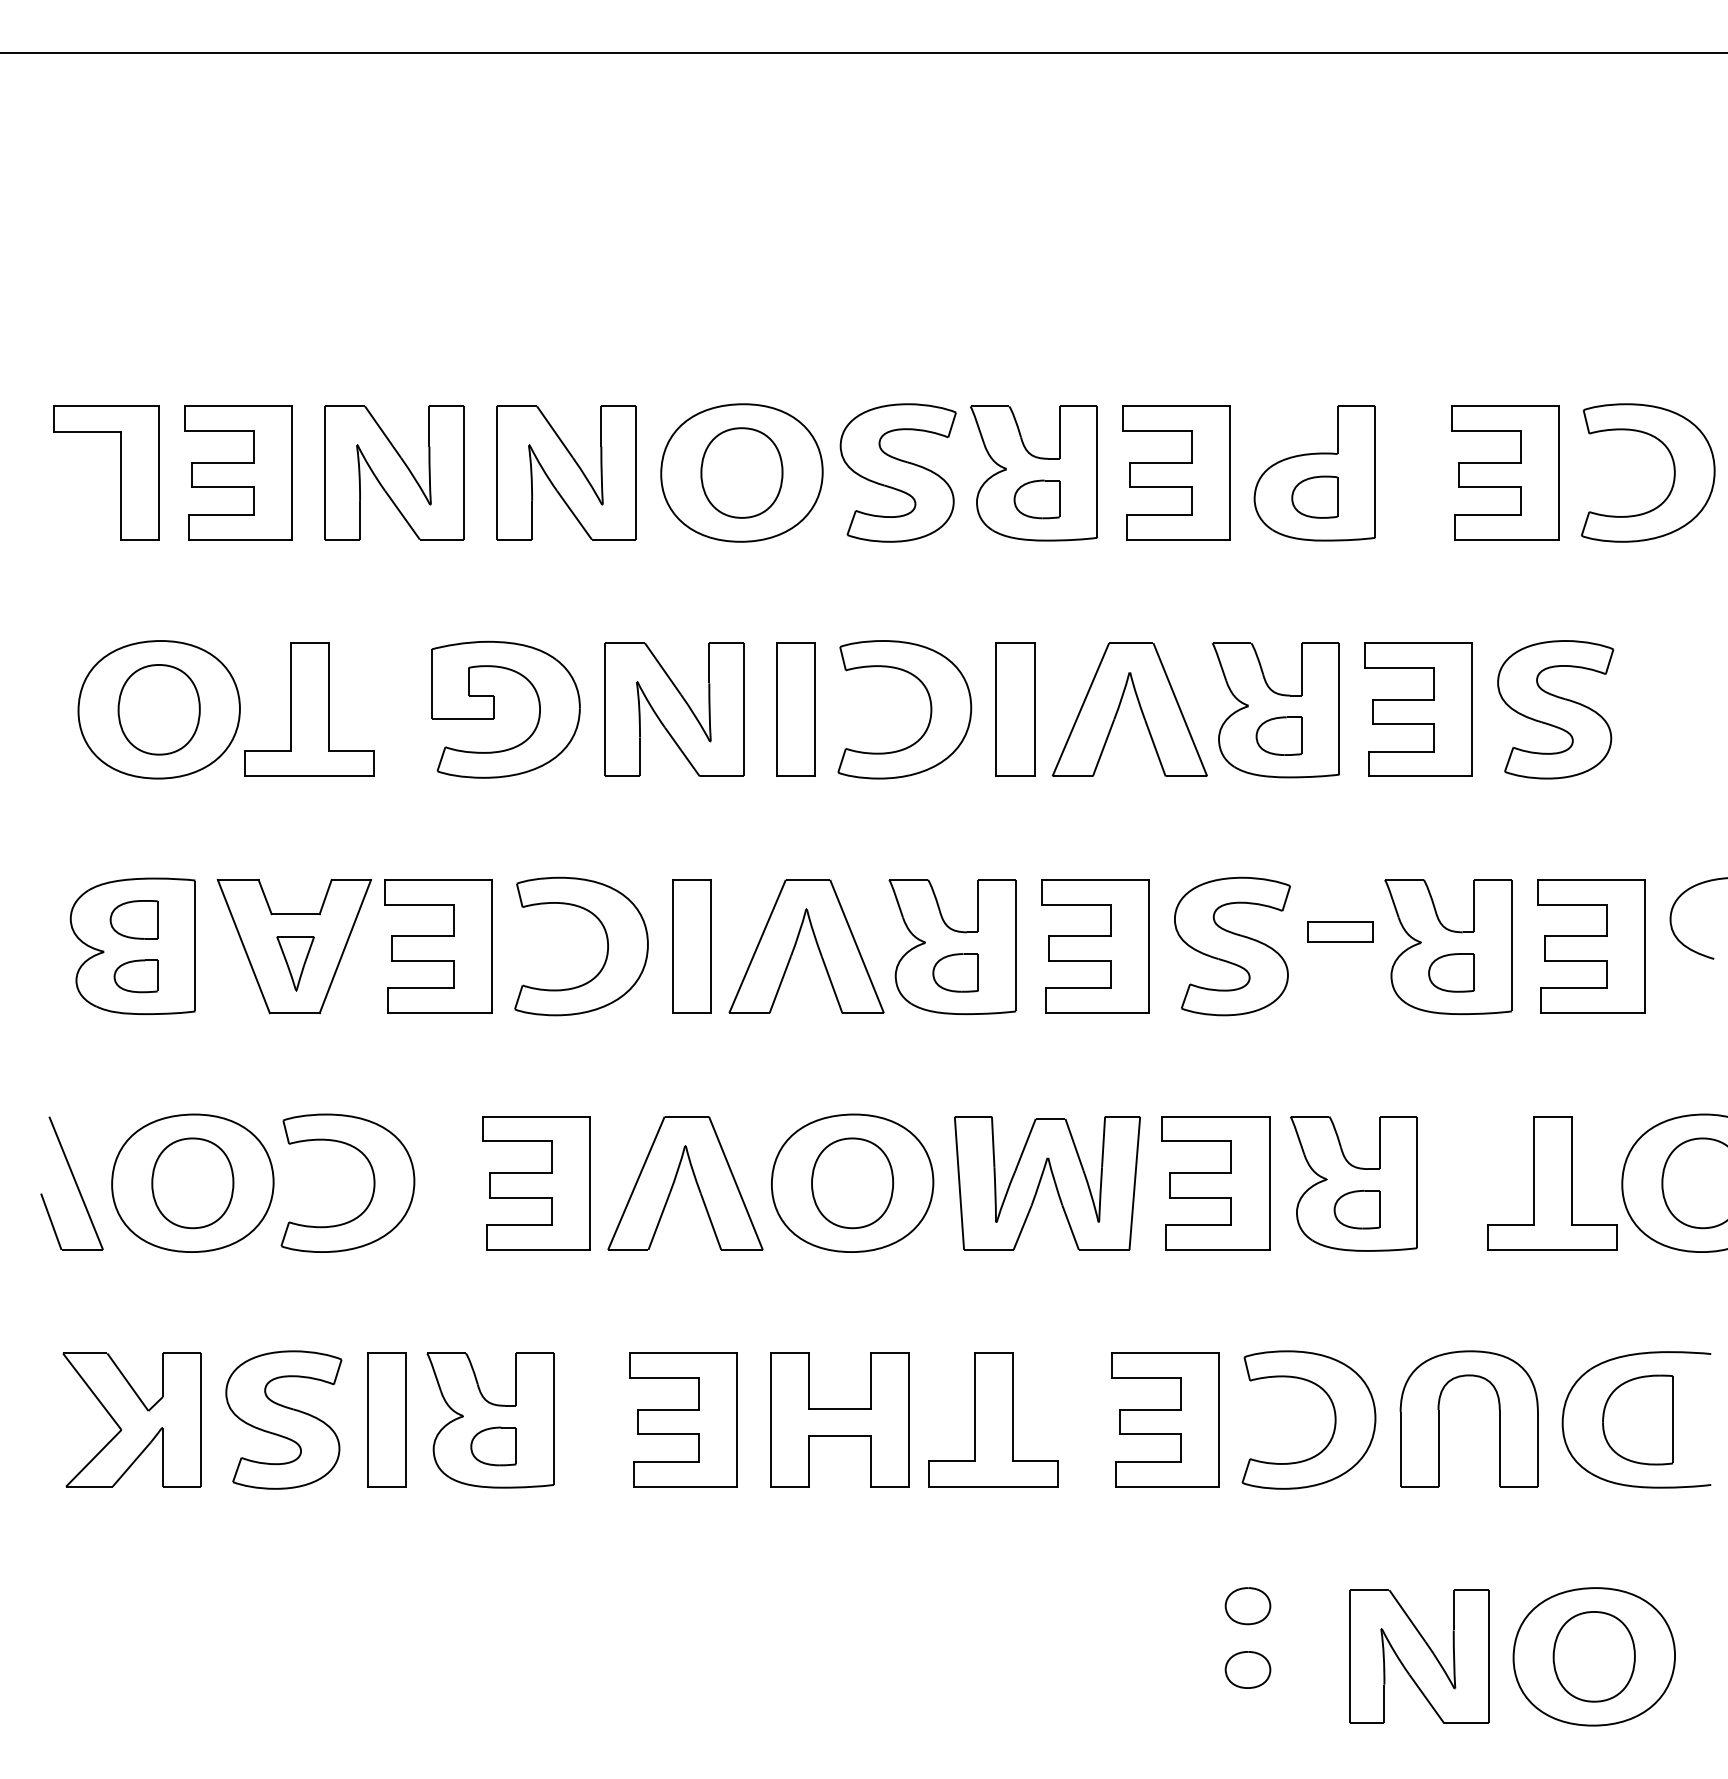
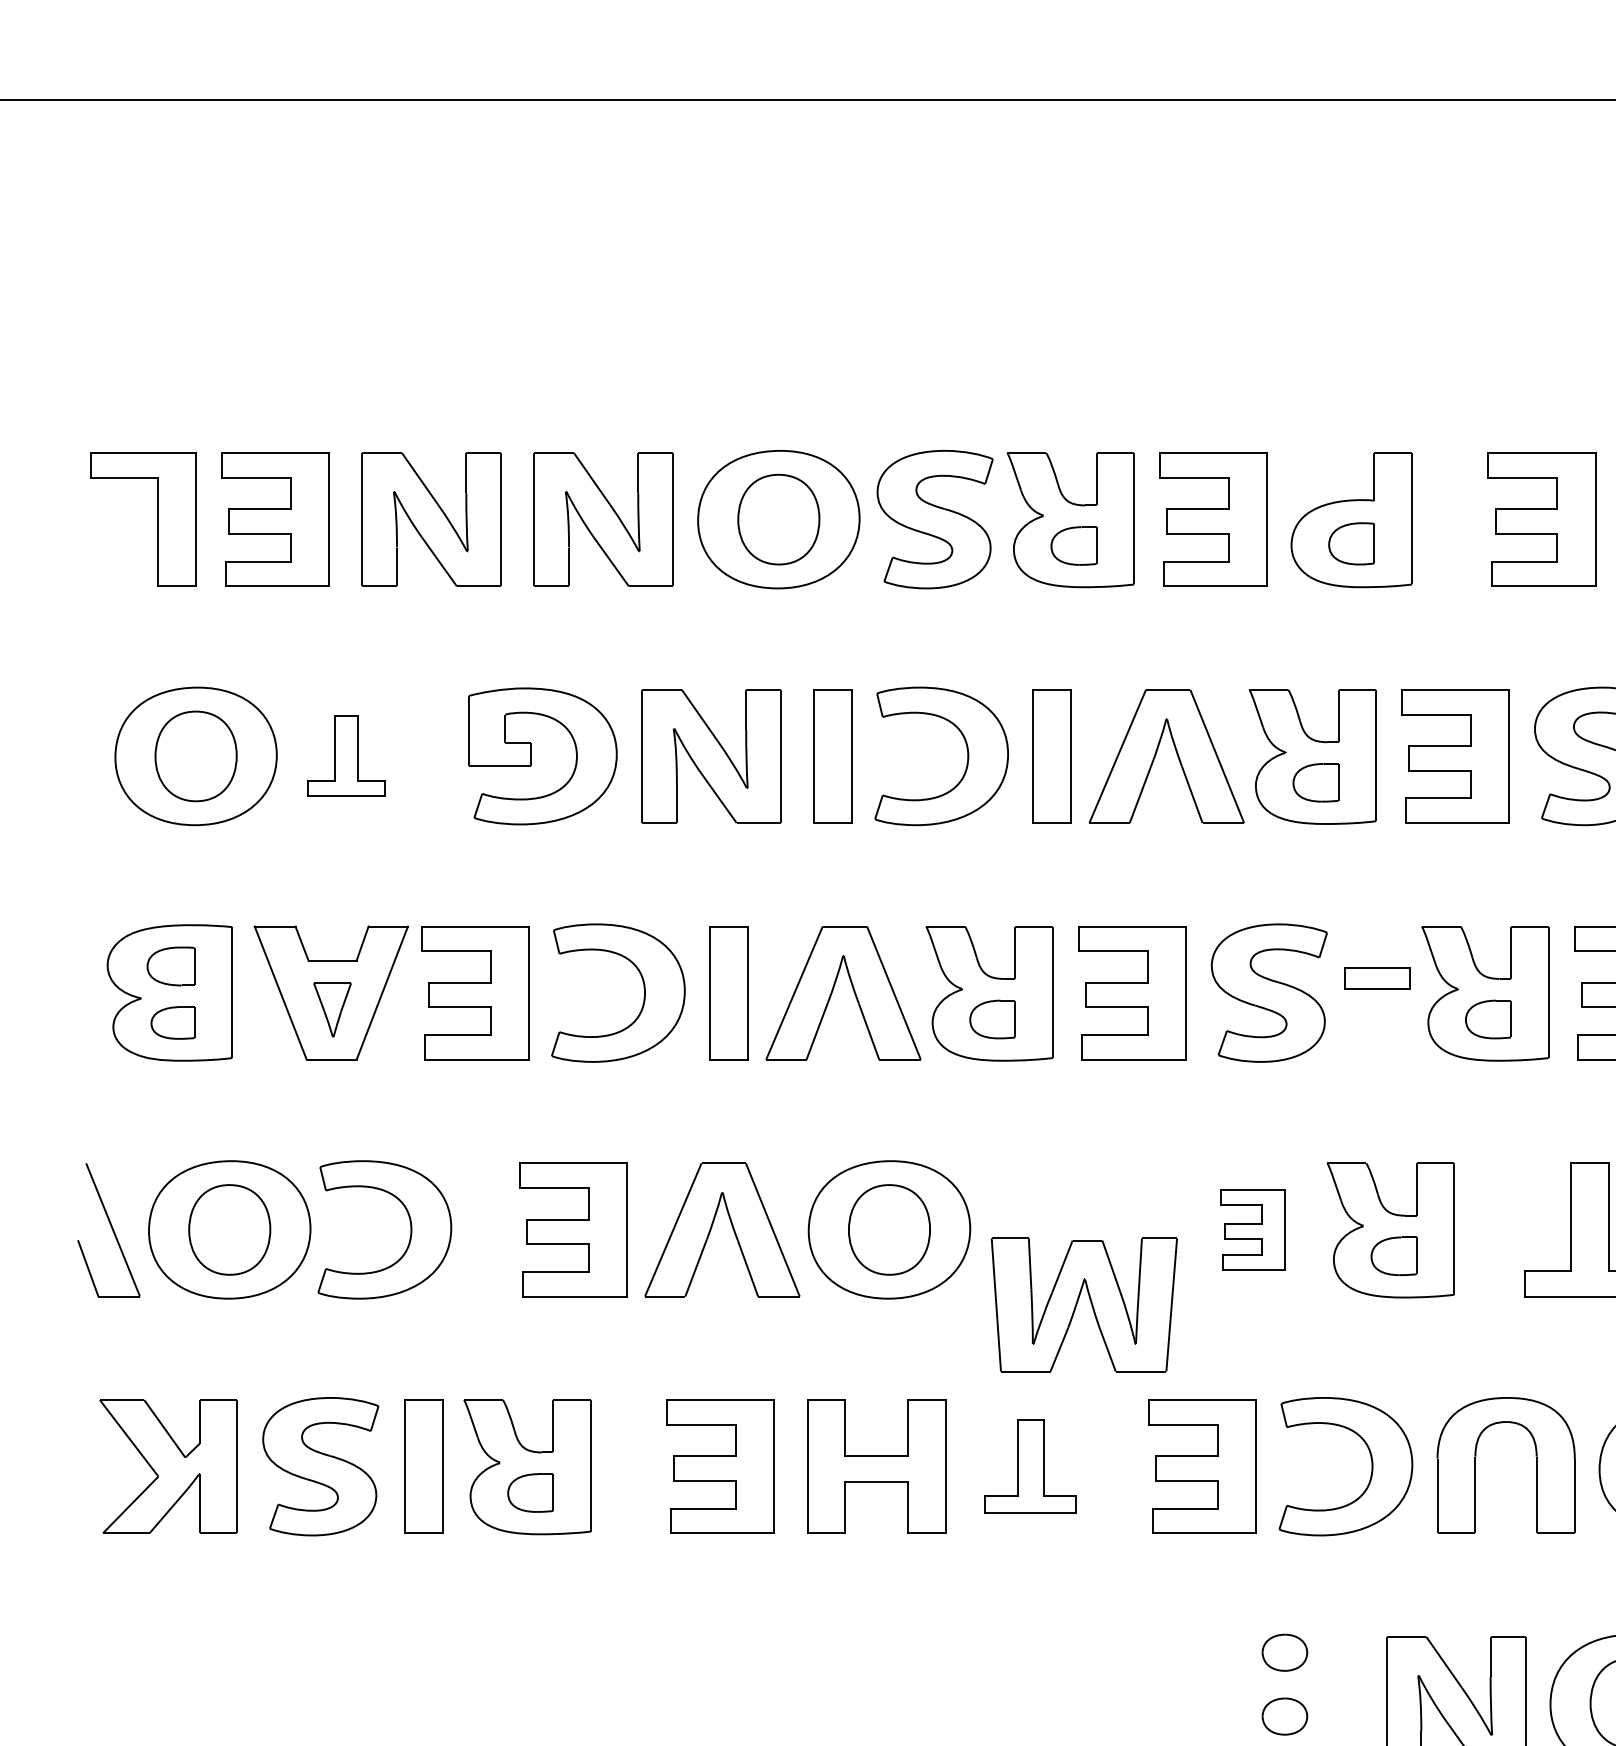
part: (309, 709) -> (346, 756), size x0.6
part: (1053, 1181) -> (1090, 1303), moved
part: (1215, 1183) -> (1252, 1230), size x0.6
part: (993, 1419) -> (1030, 1466), size x0.7

